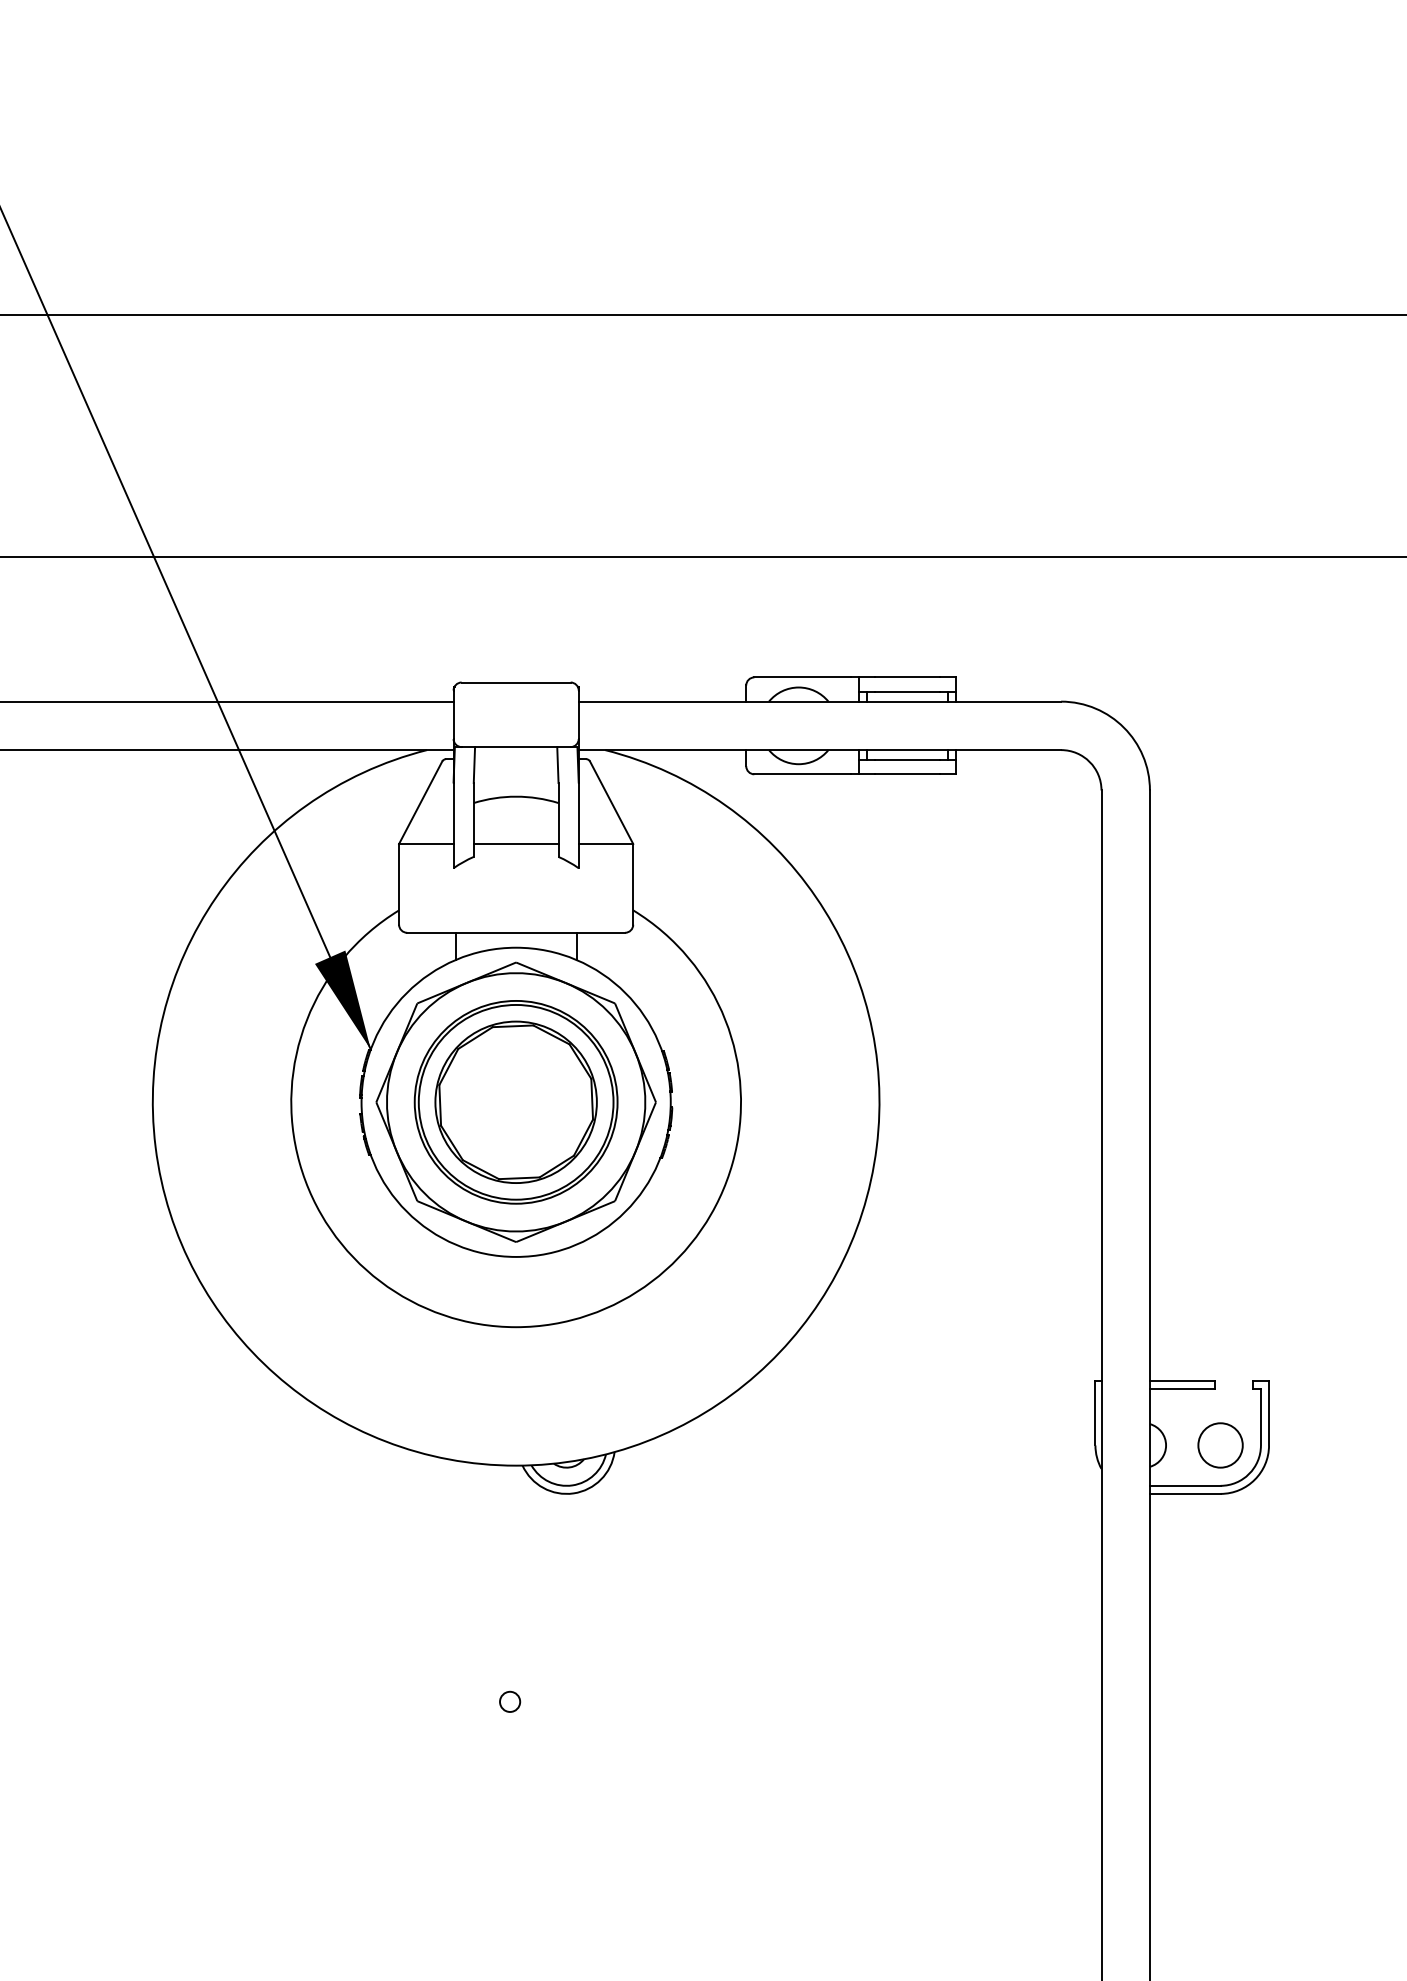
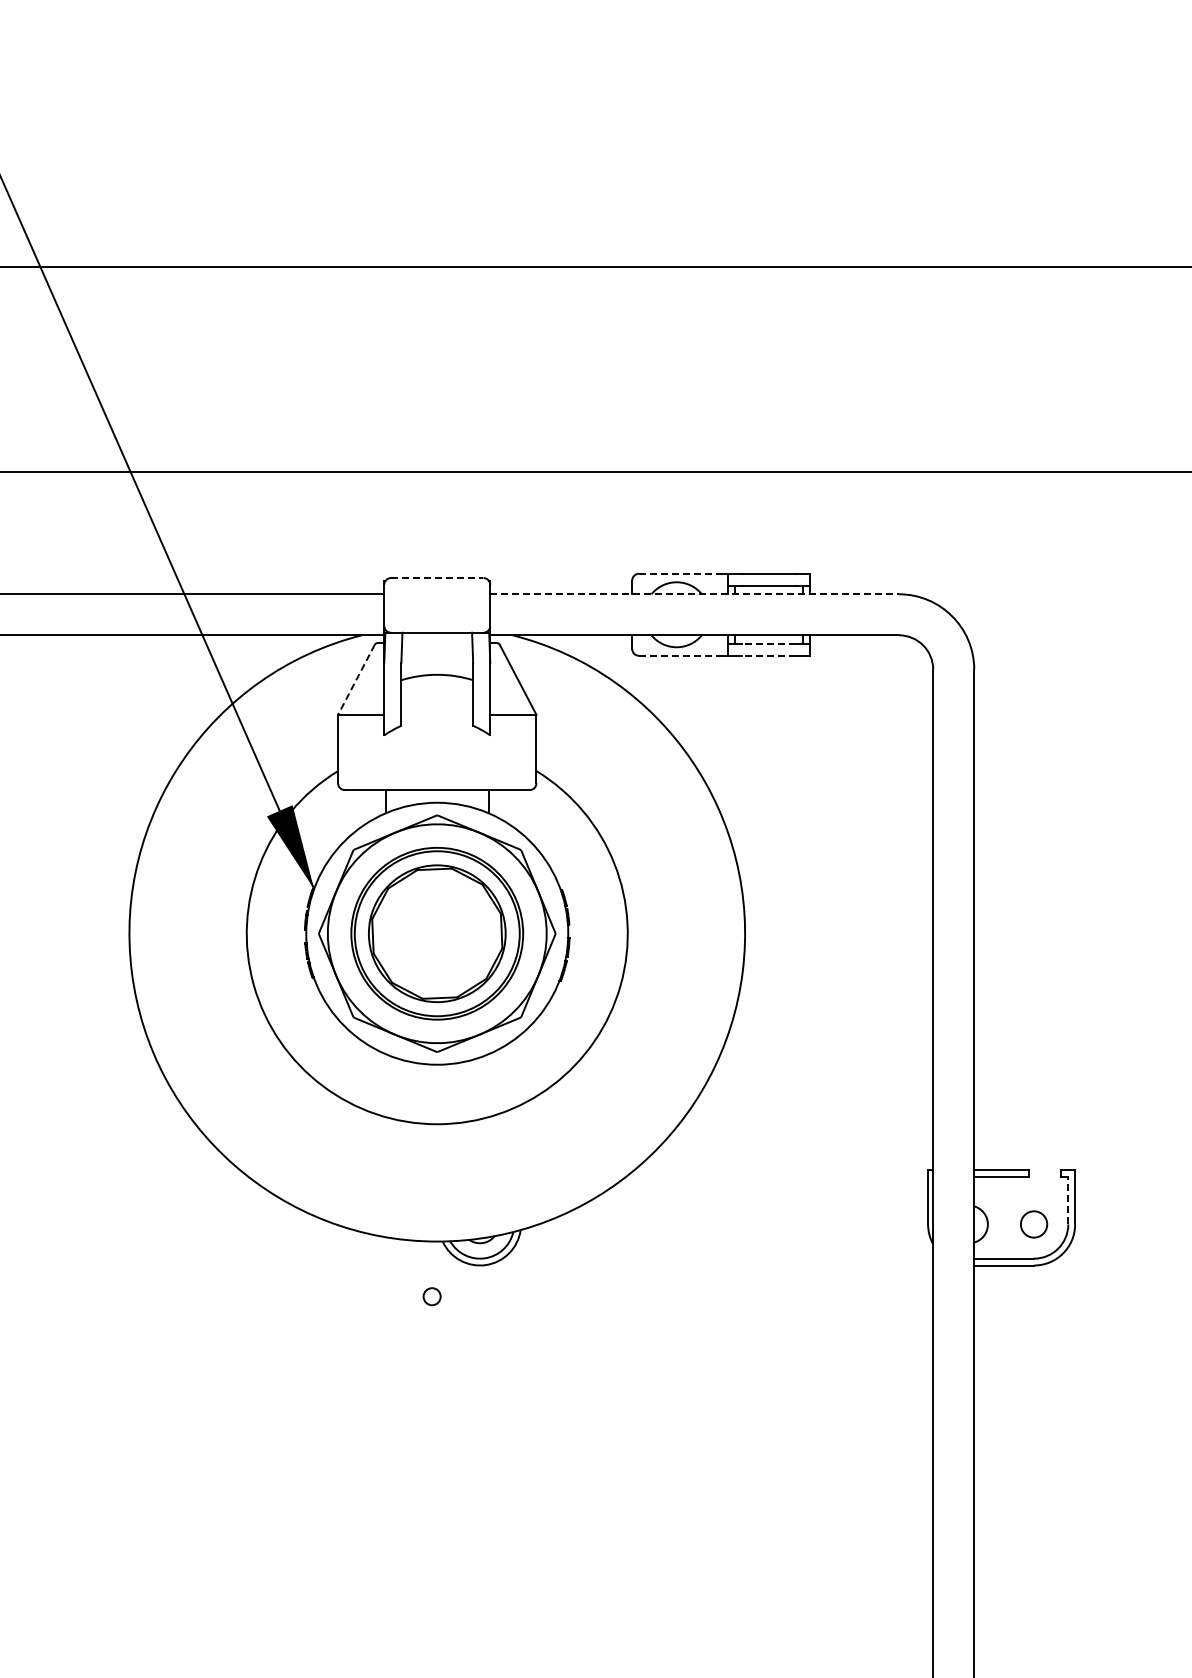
line: (803, 677) -> (680, 573), solid -> dashed
line: (516, 683) -> (437, 578), solid -> dashed
line: (820, 701) -> (695, 594), solid -> dashed
line: (907, 759) -> (768, 643), solid -> dashed
line: (803, 773) -> (680, 655), solid -> dashed
line: (907, 773) -> (768, 655), solid -> dashed
line: (420, 802) -> (356, 679), solid -> dashed
line: (516, 843) -> (437, 714), removed
line: (1261, 1417) -> (1068, 1200), solid -> dashed
circle: (1219, 1445) -> (1033, 1224), size x0.7
circle: (509, 1701) -> (431, 1296), moved

